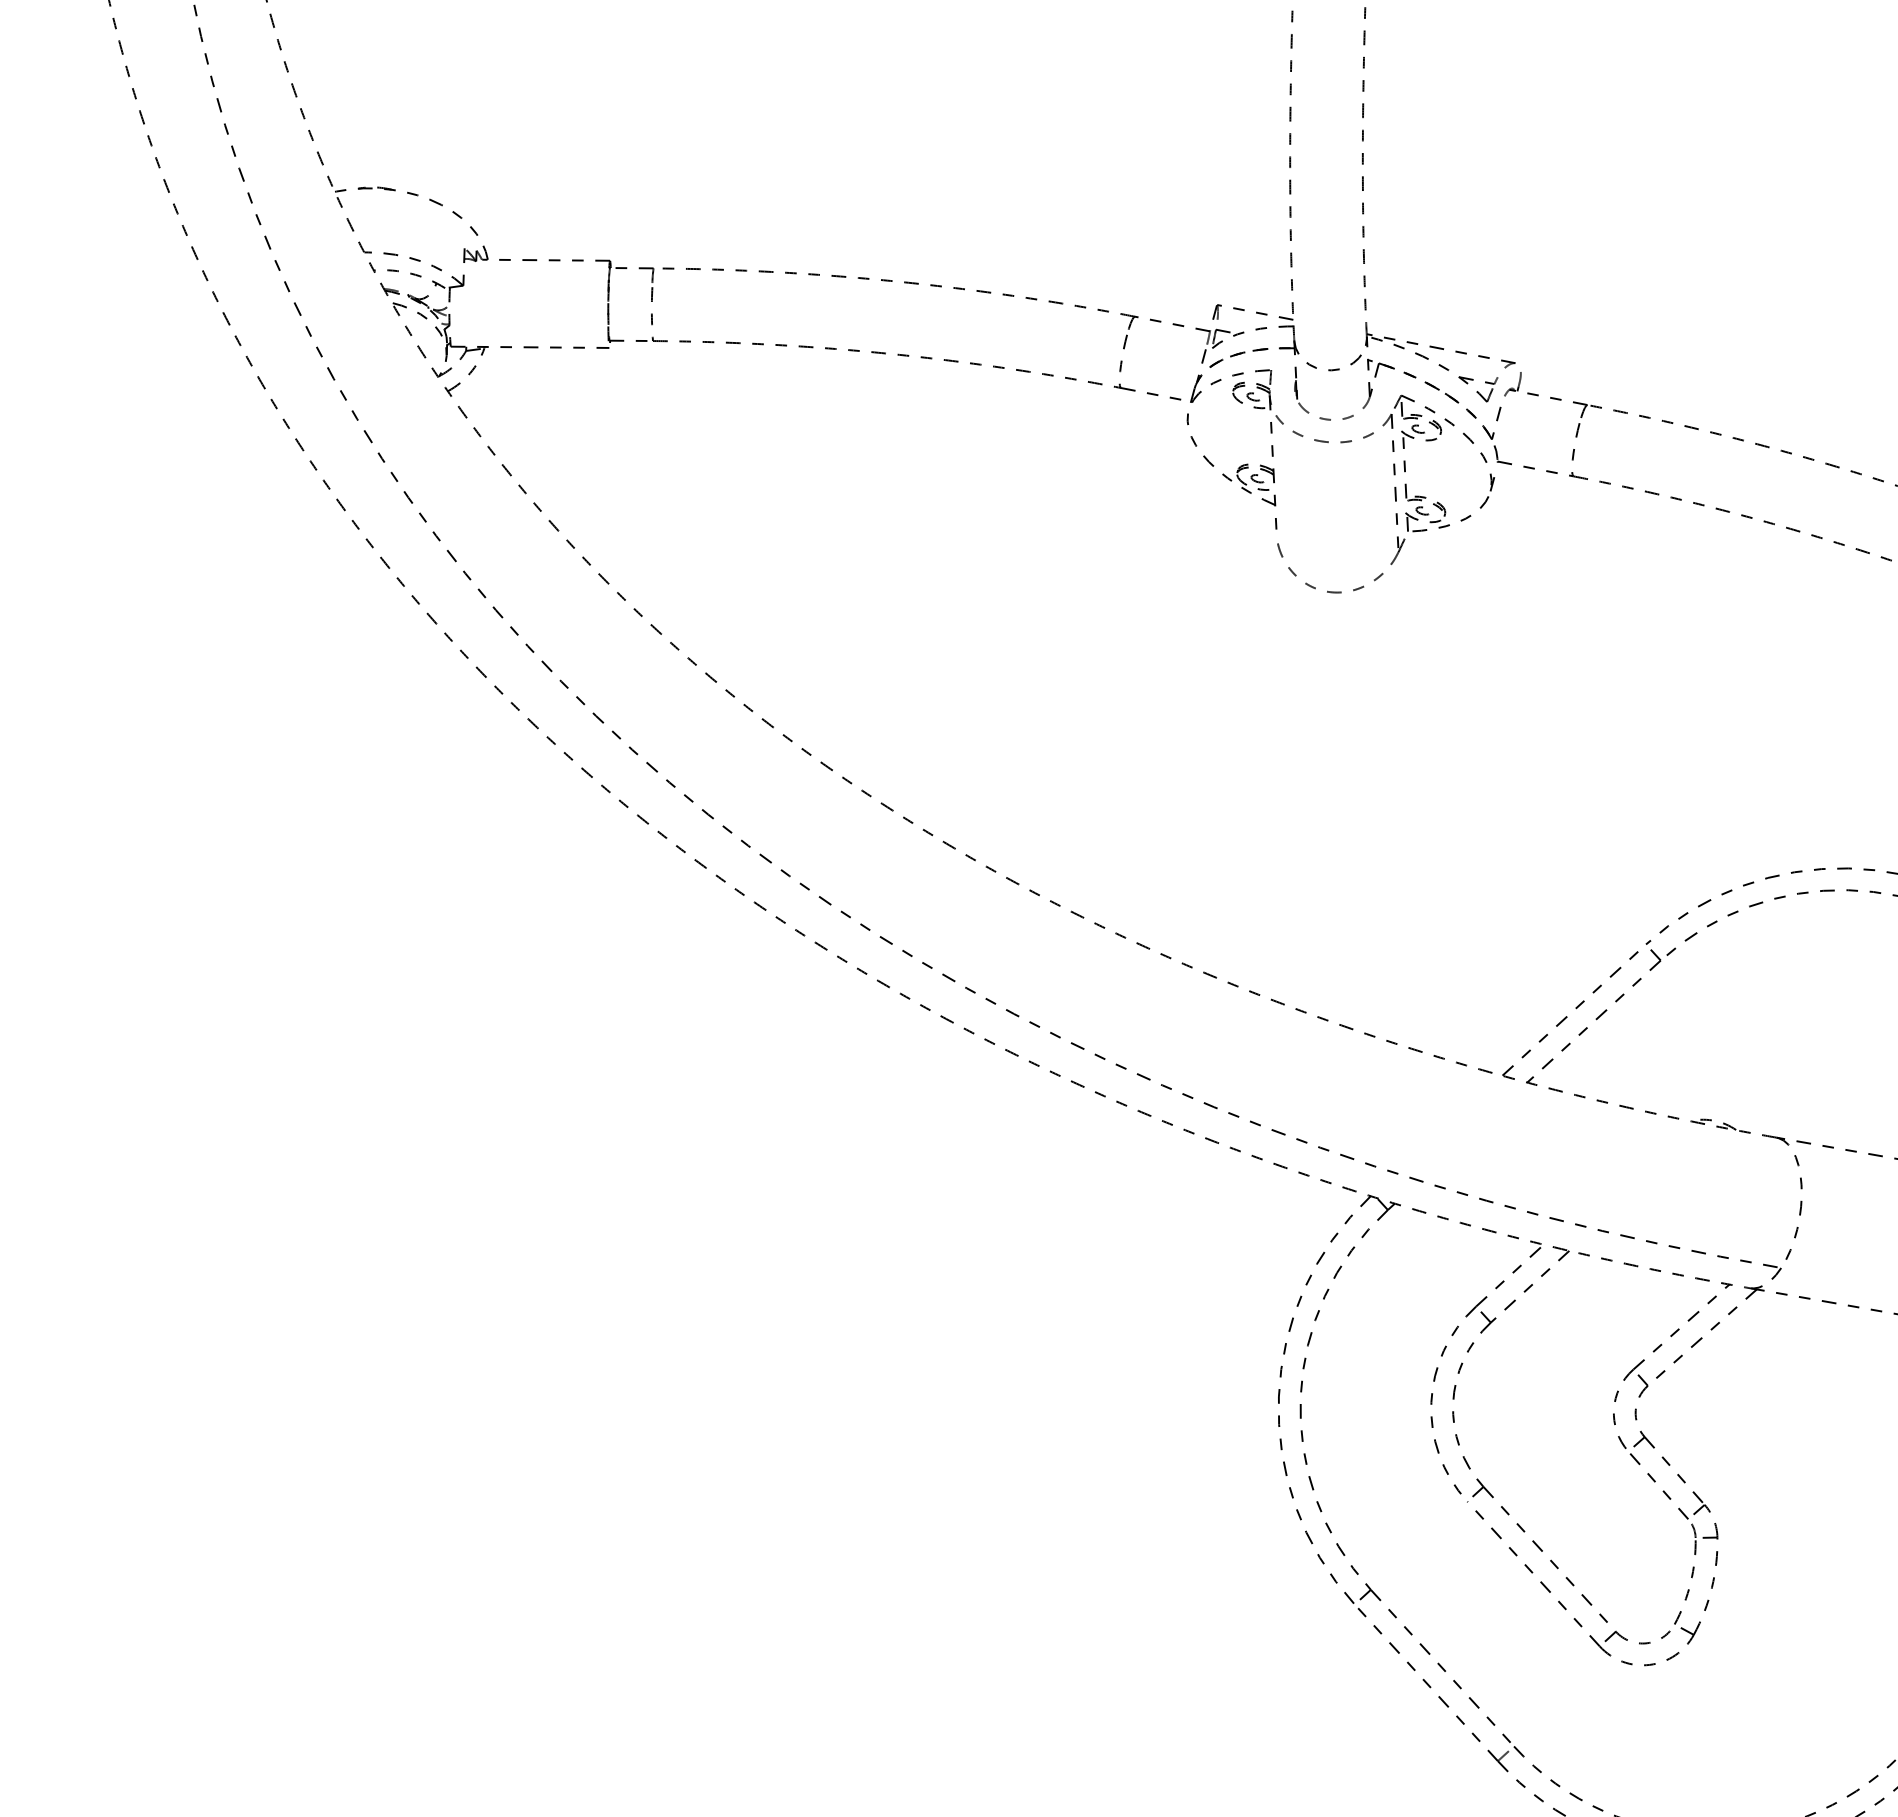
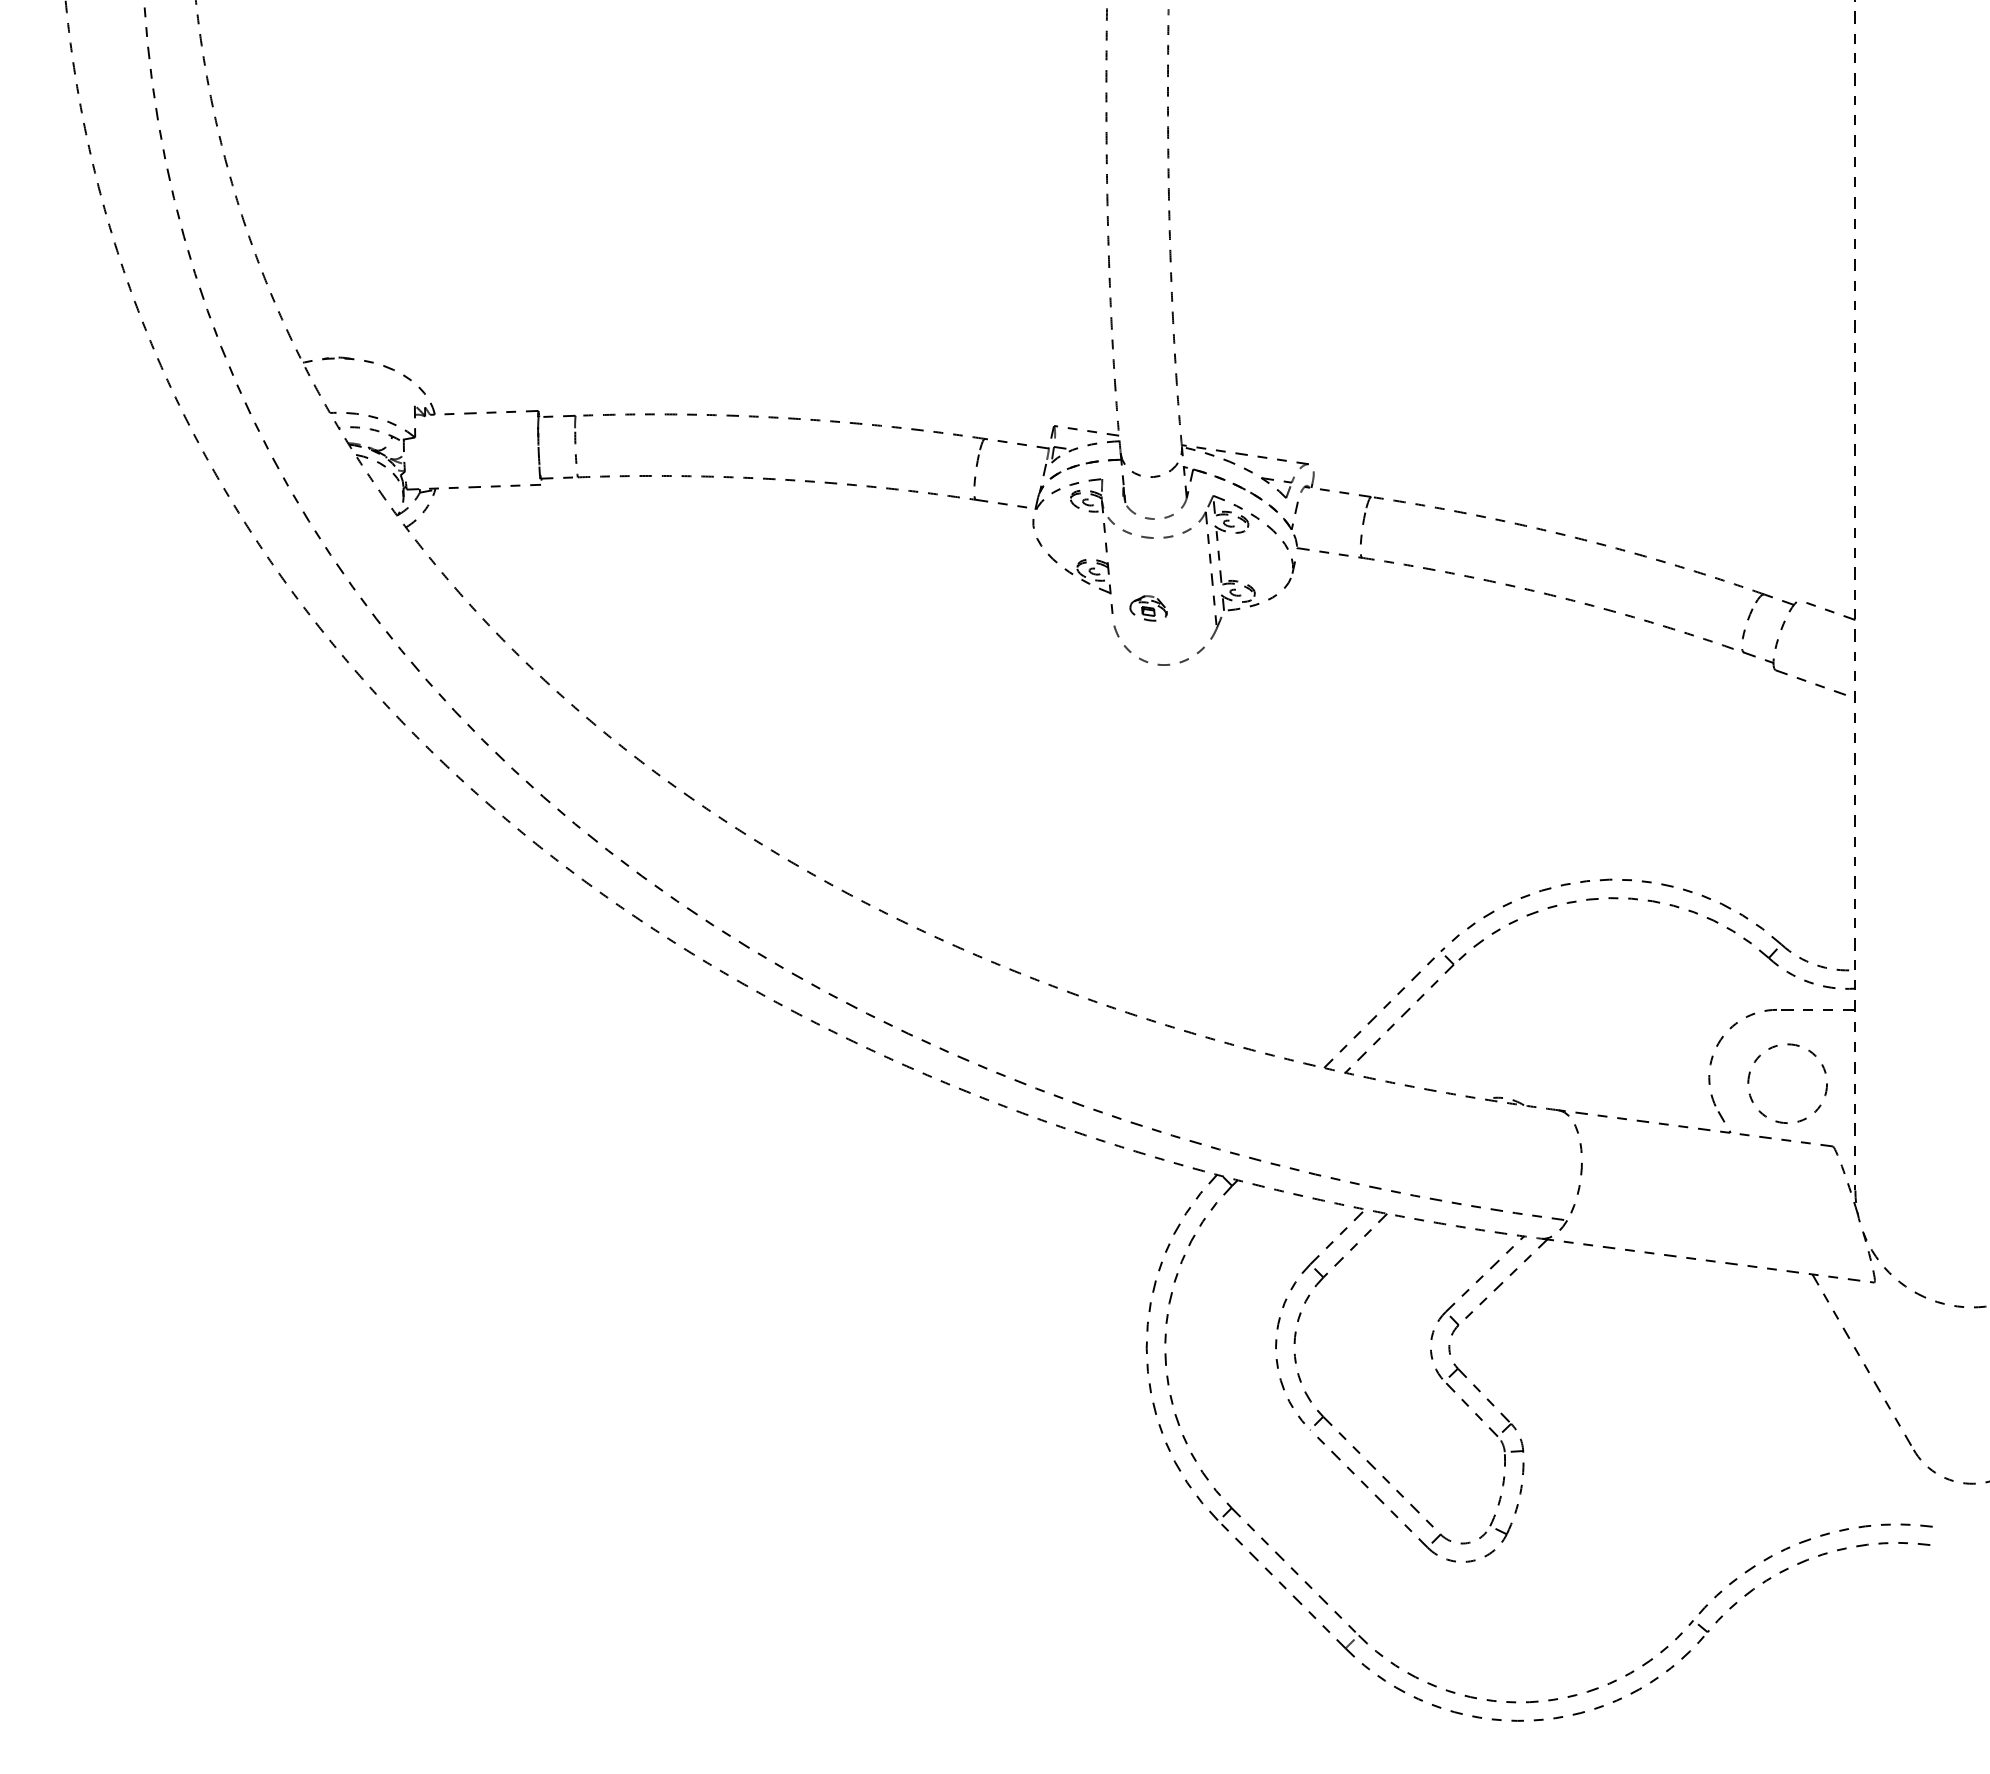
part: (1319, 525) -> (1148, 608), added

